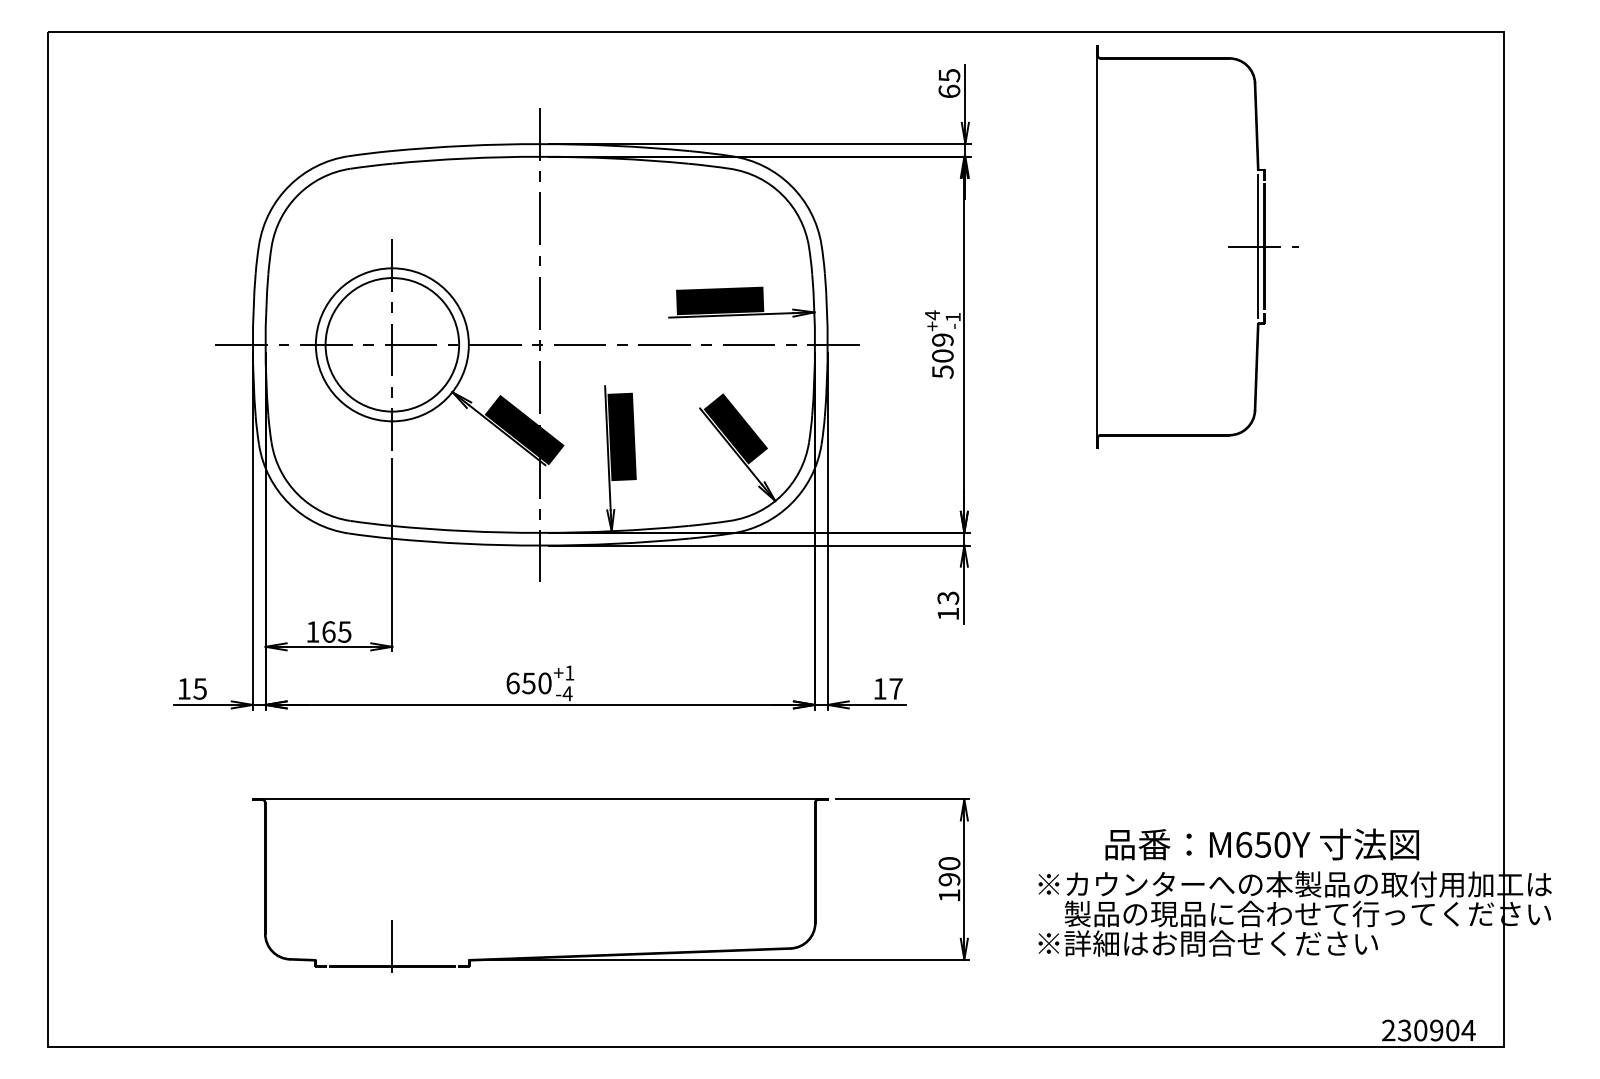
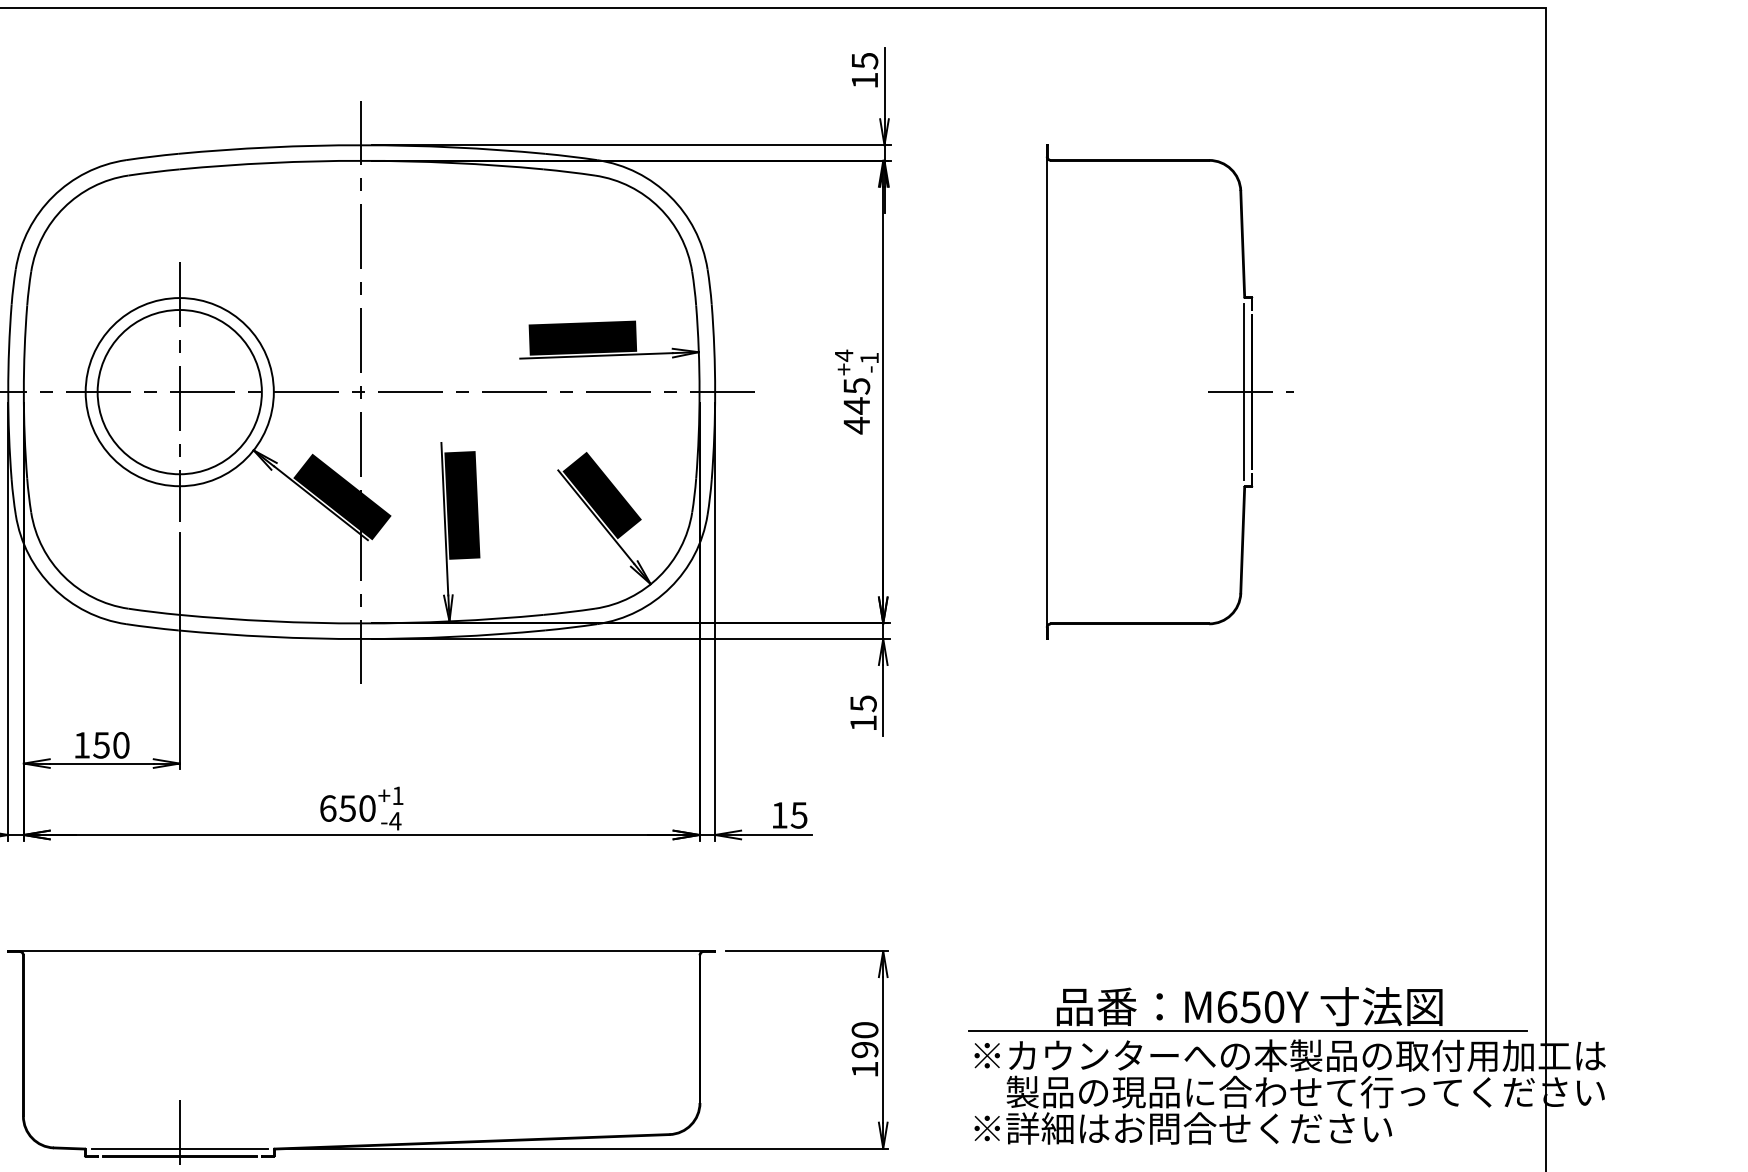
text: (949, 90) -> (864, 79), 65 -> 15
part: (1228, 246) -> (1208, 391), moved
text: (942, 356) -> (856, 406), 509 -> 445
text: (947, 597) -> (862, 702), 13 -> 15
text: (336, 631) -> (111, 744), 165 -> 150
text: (895, 688) -> (798, 814), 17 -> 15
line: (1260, 864) -> (1247, 1031), added
line: (392, 959) -> (179, 1148), added

